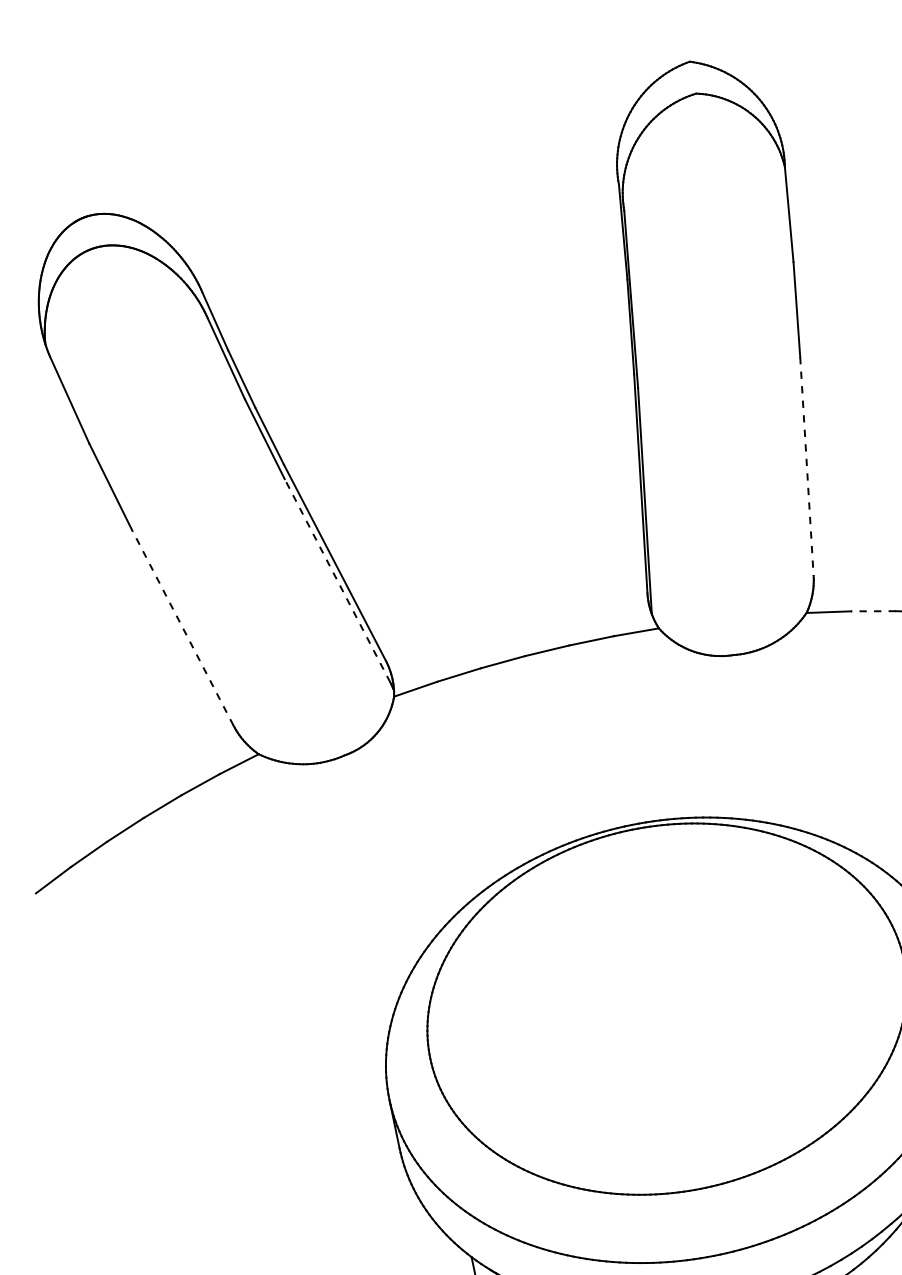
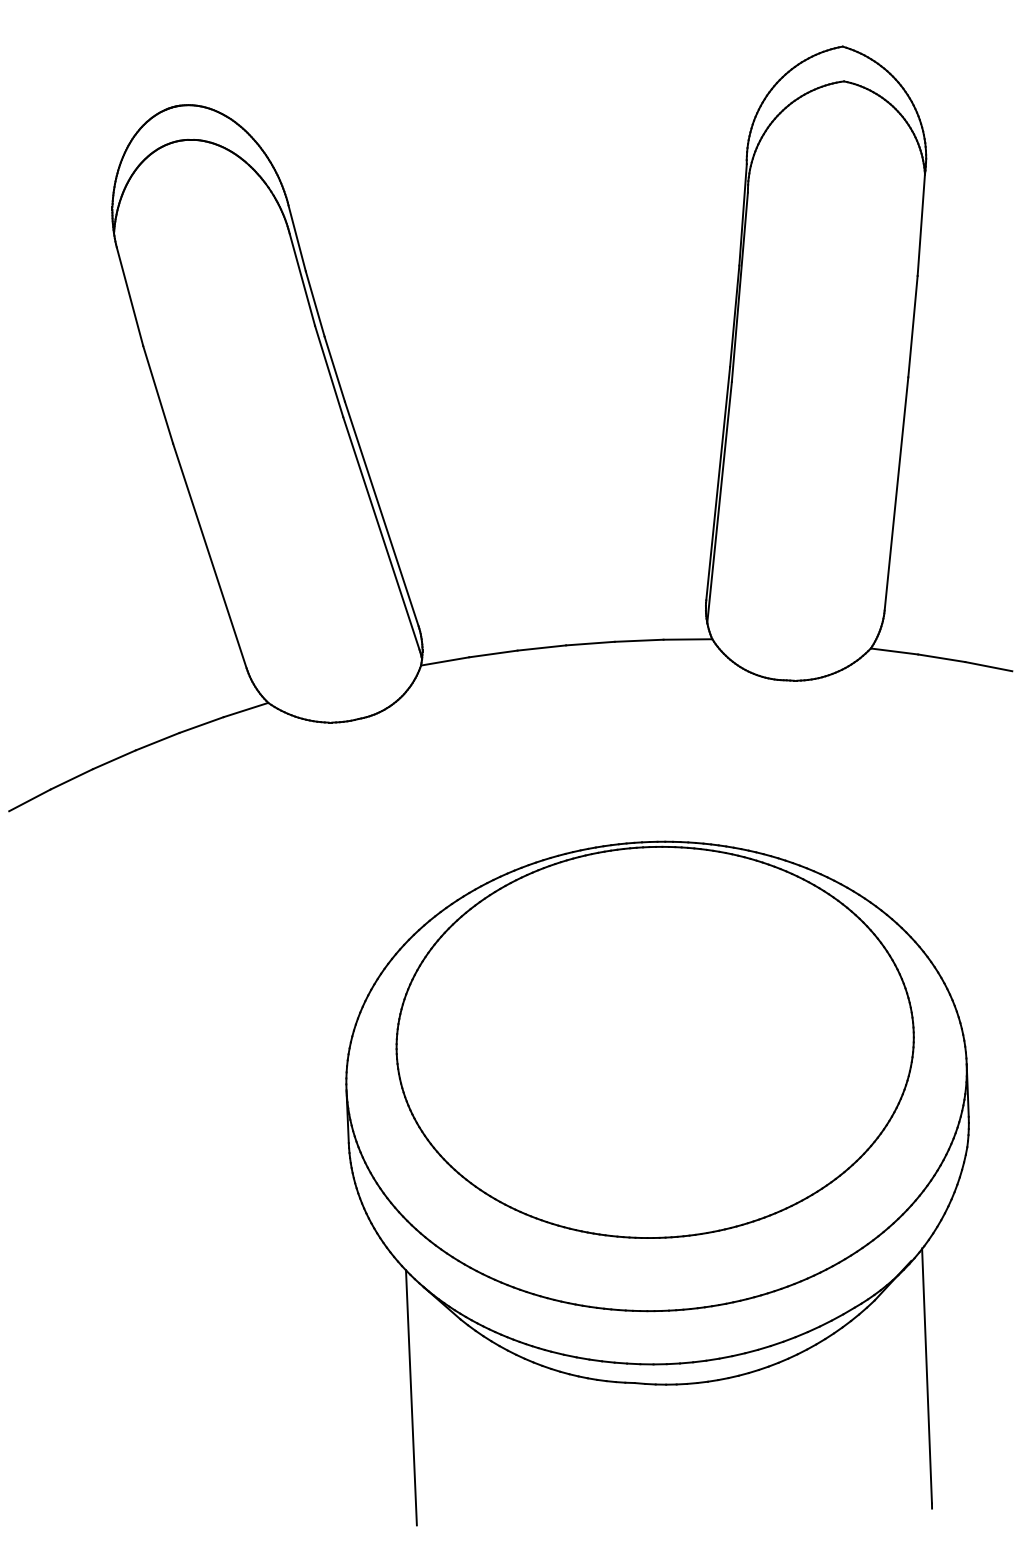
line: (807, 466) -> (896, 494), dashed -> solid
line: (337, 580) -> (381, 533), dashed -> solid
line: (873, 611) -> (941, 658), dashed -> solid
line: (182, 627) -> (209, 555), dashed -> solid

